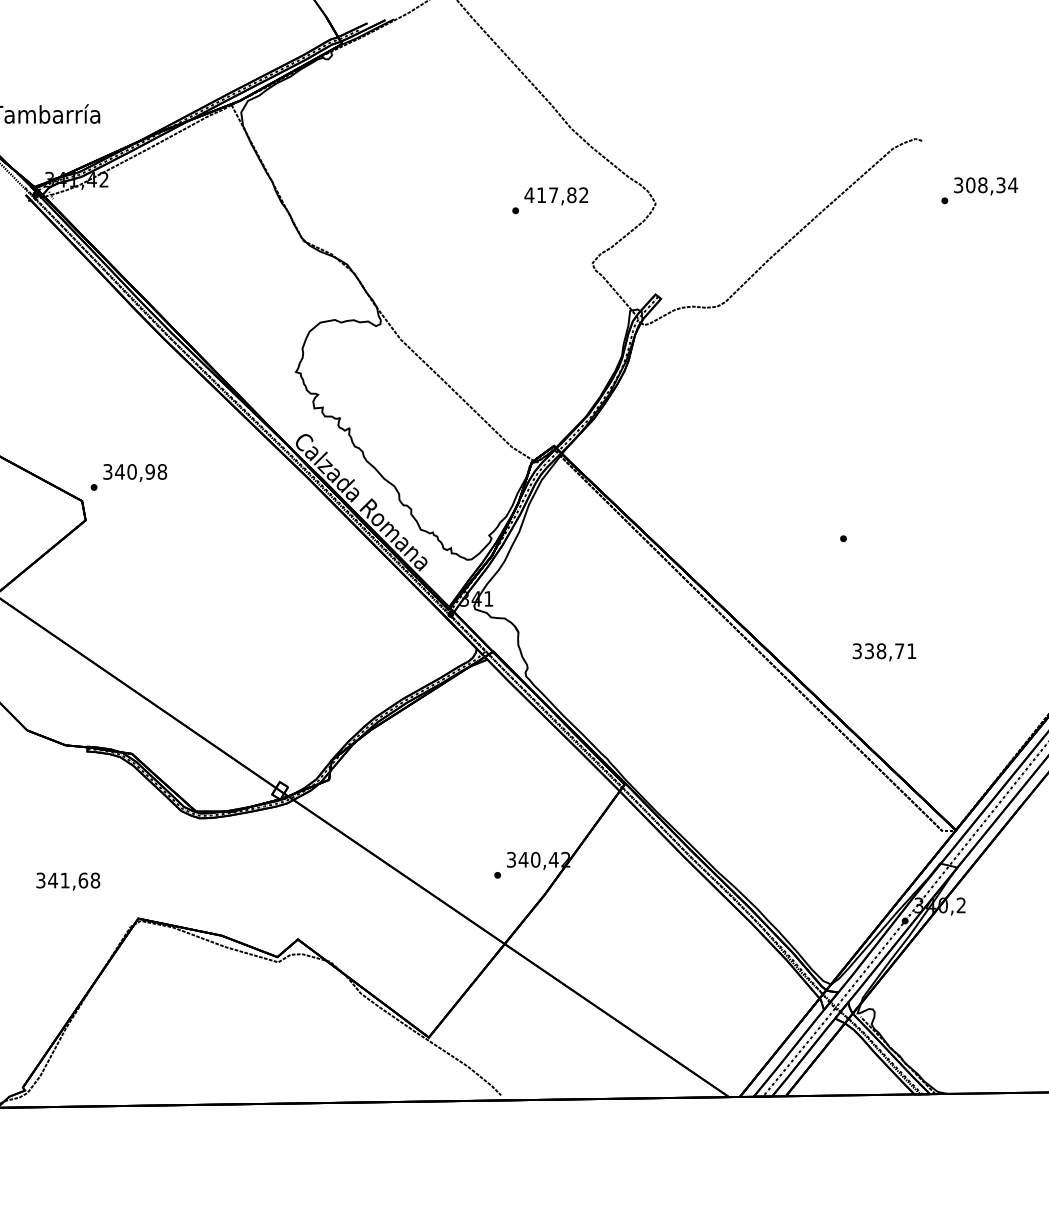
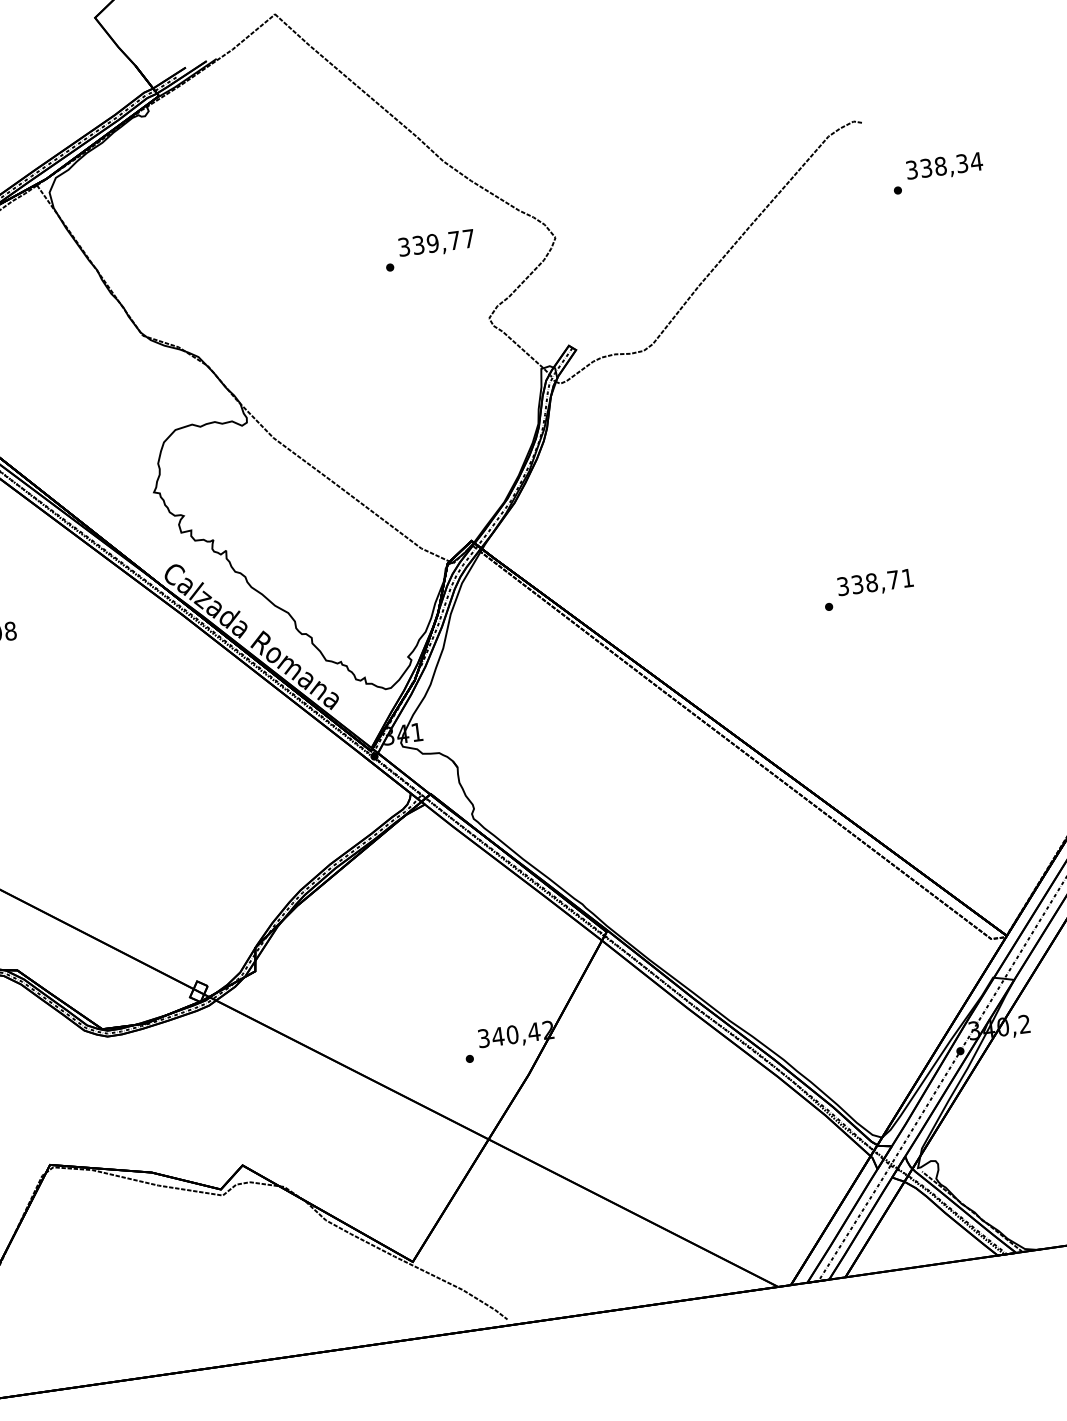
text: (970, 185) -> (926, 168), 308,34 -> 338,34
text: (556, 195) -> (436, 243), 417,82 -> 339,77
text: (884, 652) -> (875, 583), moved

